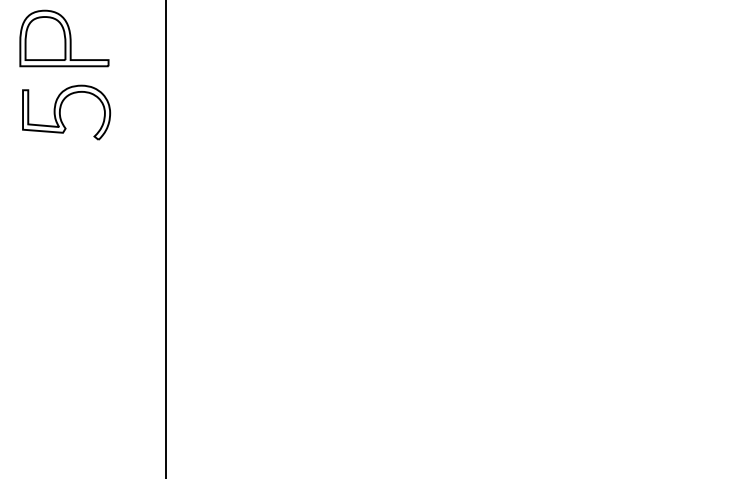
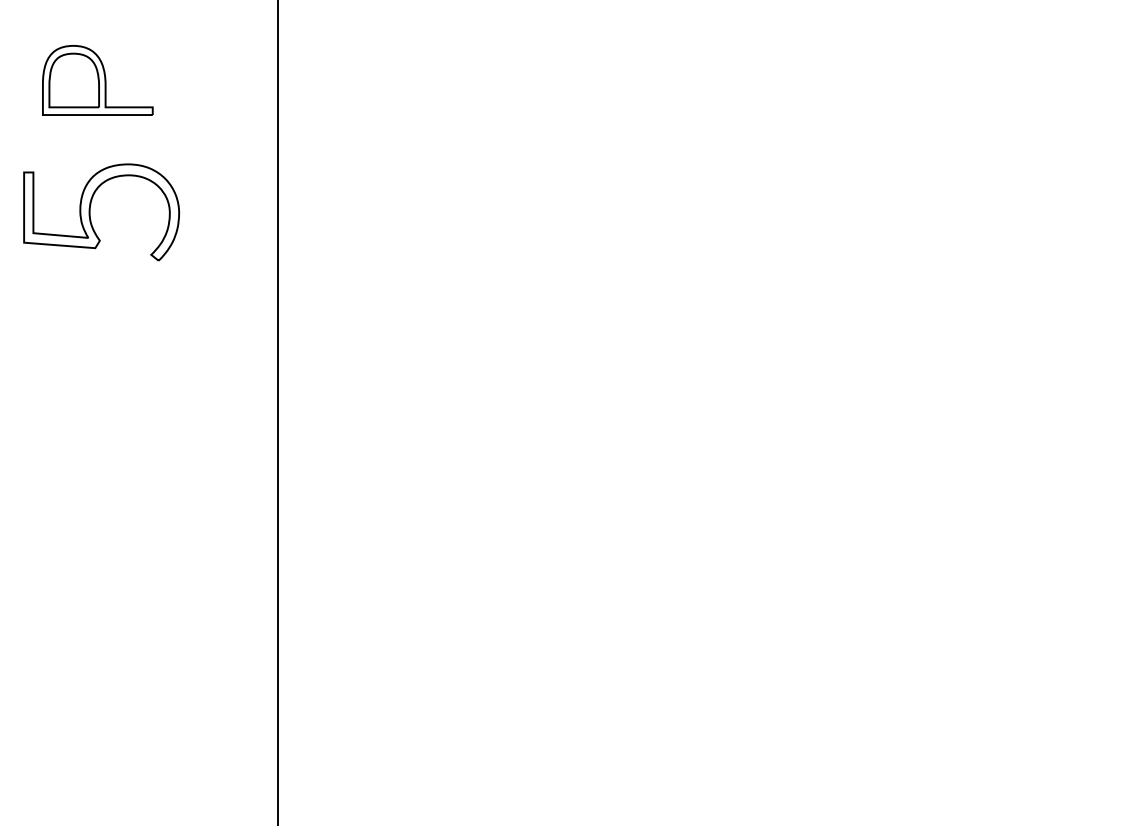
part: (64, 38) -> (97, 80), size x0.7

